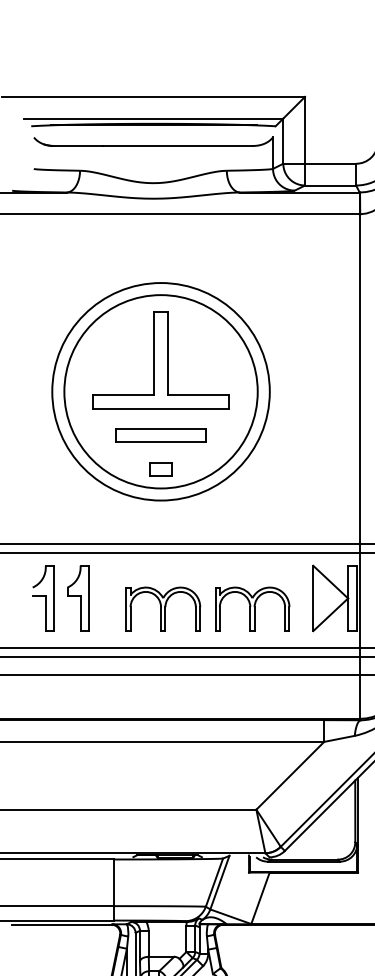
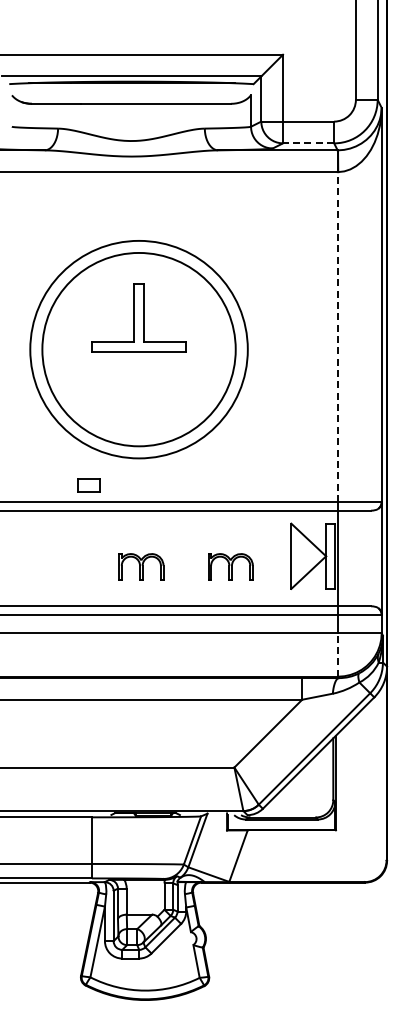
line: (330, 185) -> (308, 143), solid -> dashed
part: (160, 359) -> (138, 317), size x0.7
line: (360, 379) -> (338, 337), solid -> dashed
part: (160, 435) -> (138, 393), removed
part: (160, 469) -> (88, 485), moved
part: (43, 598) -> (21, 556), removed
part: (78, 598) -> (56, 556), removed
part: (163, 608) -> (141, 566), size x0.6
part: (252, 608) -> (230, 566), size x0.6
line: (360, 696) -> (338, 654), solid -> dashed

